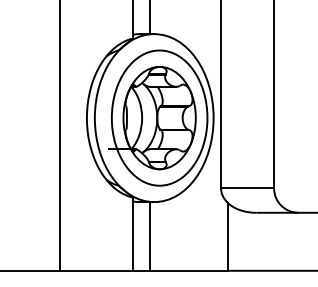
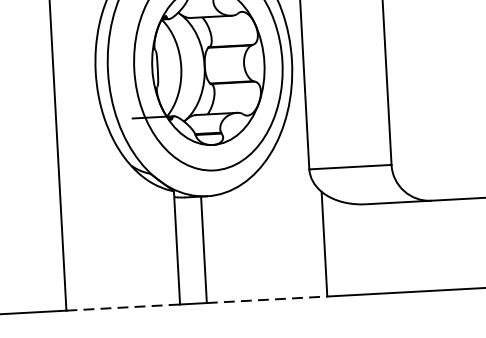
line: (96, 270) -> (123, 307), solid -> dashed
line: (189, 270) -> (267, 299), solid -> dashed

